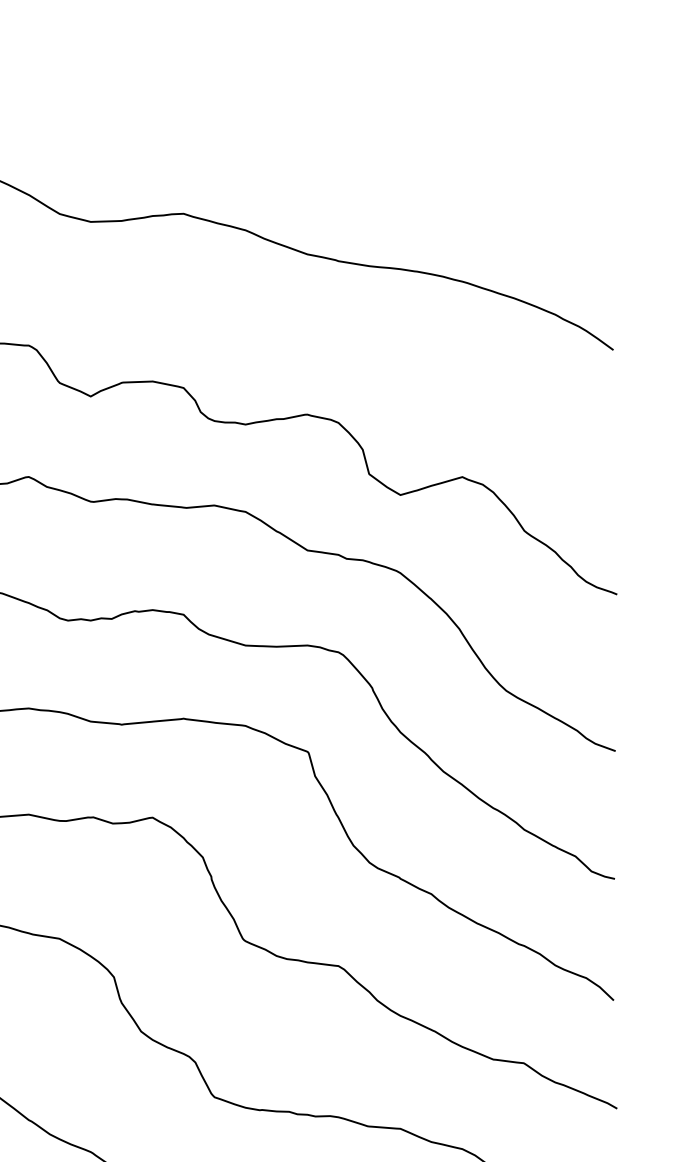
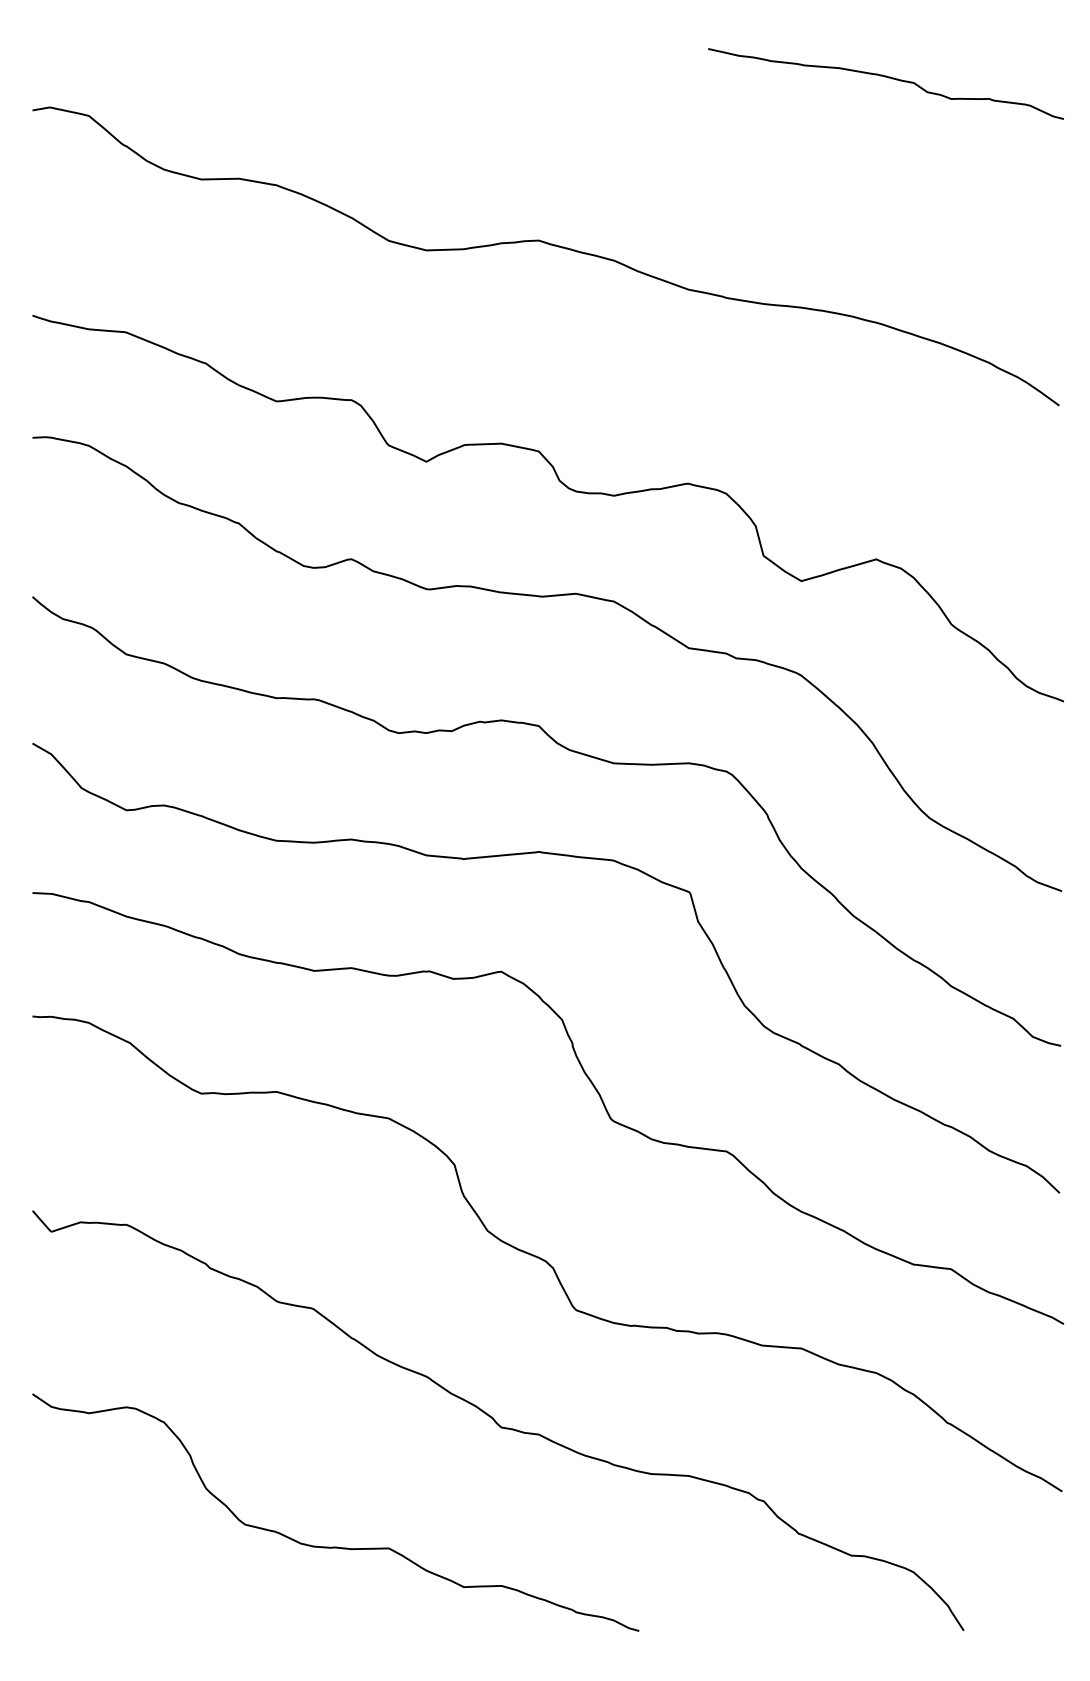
curve: (472, 79) -> (888, 78), added

